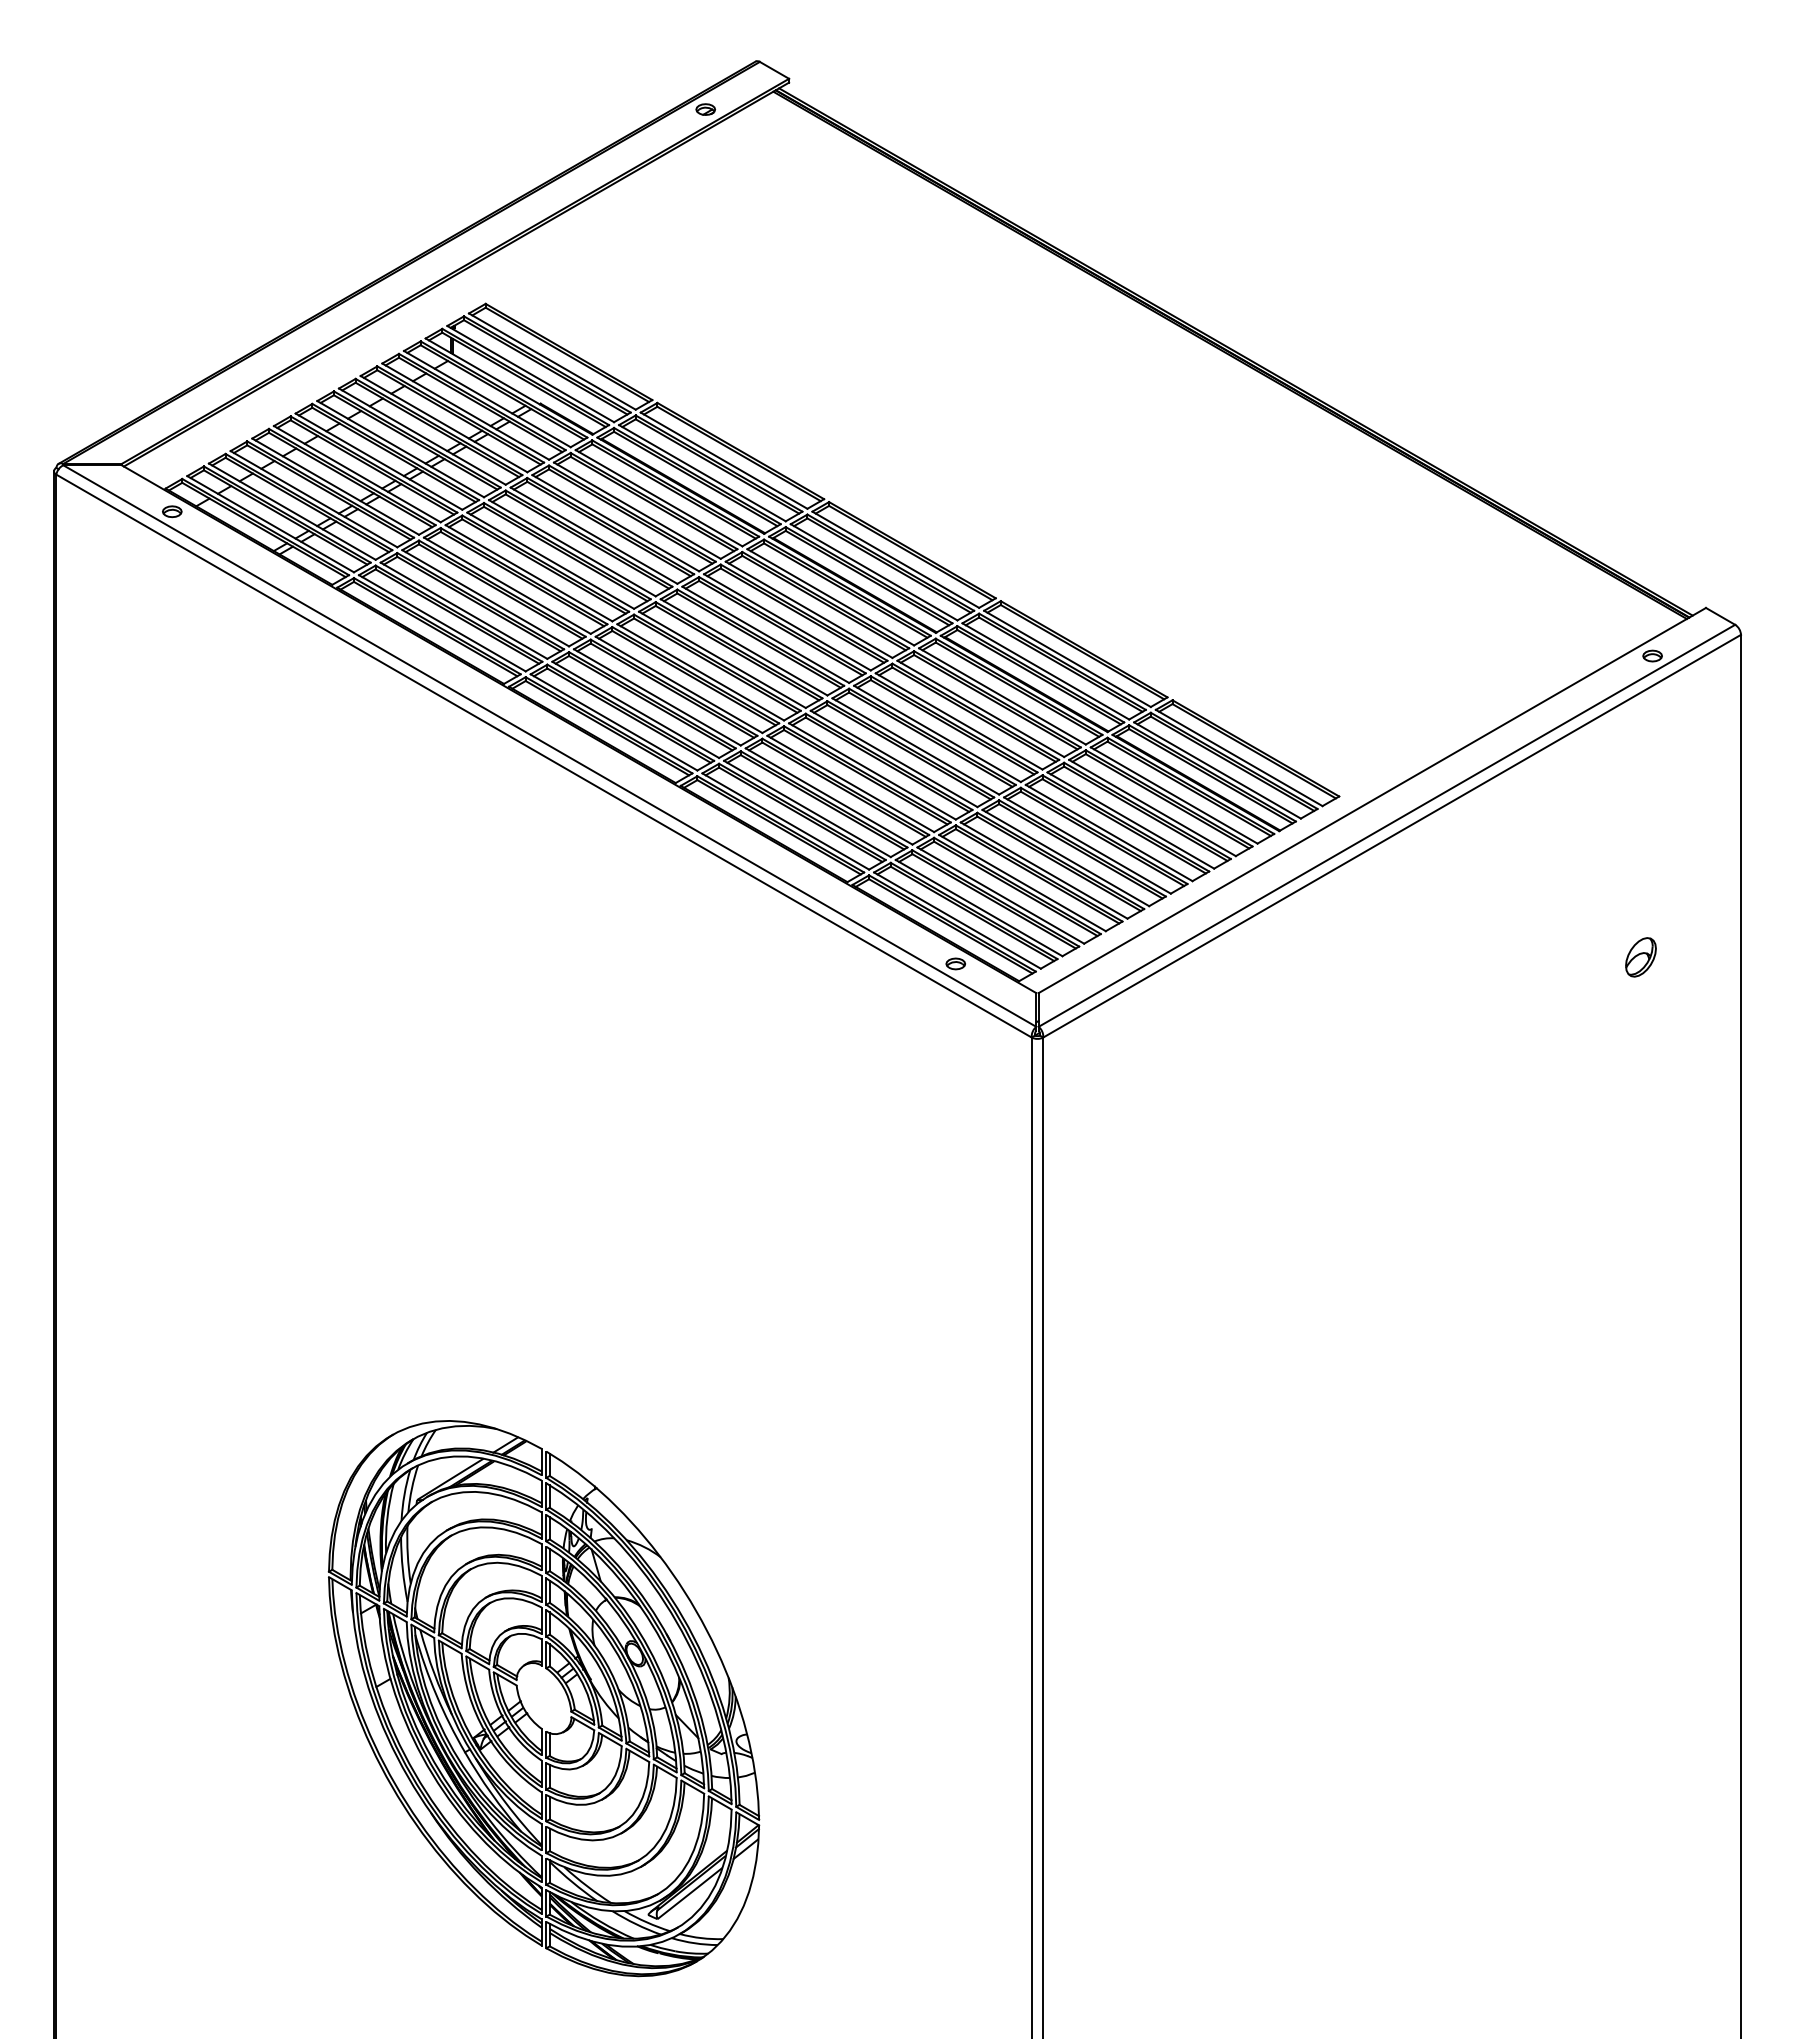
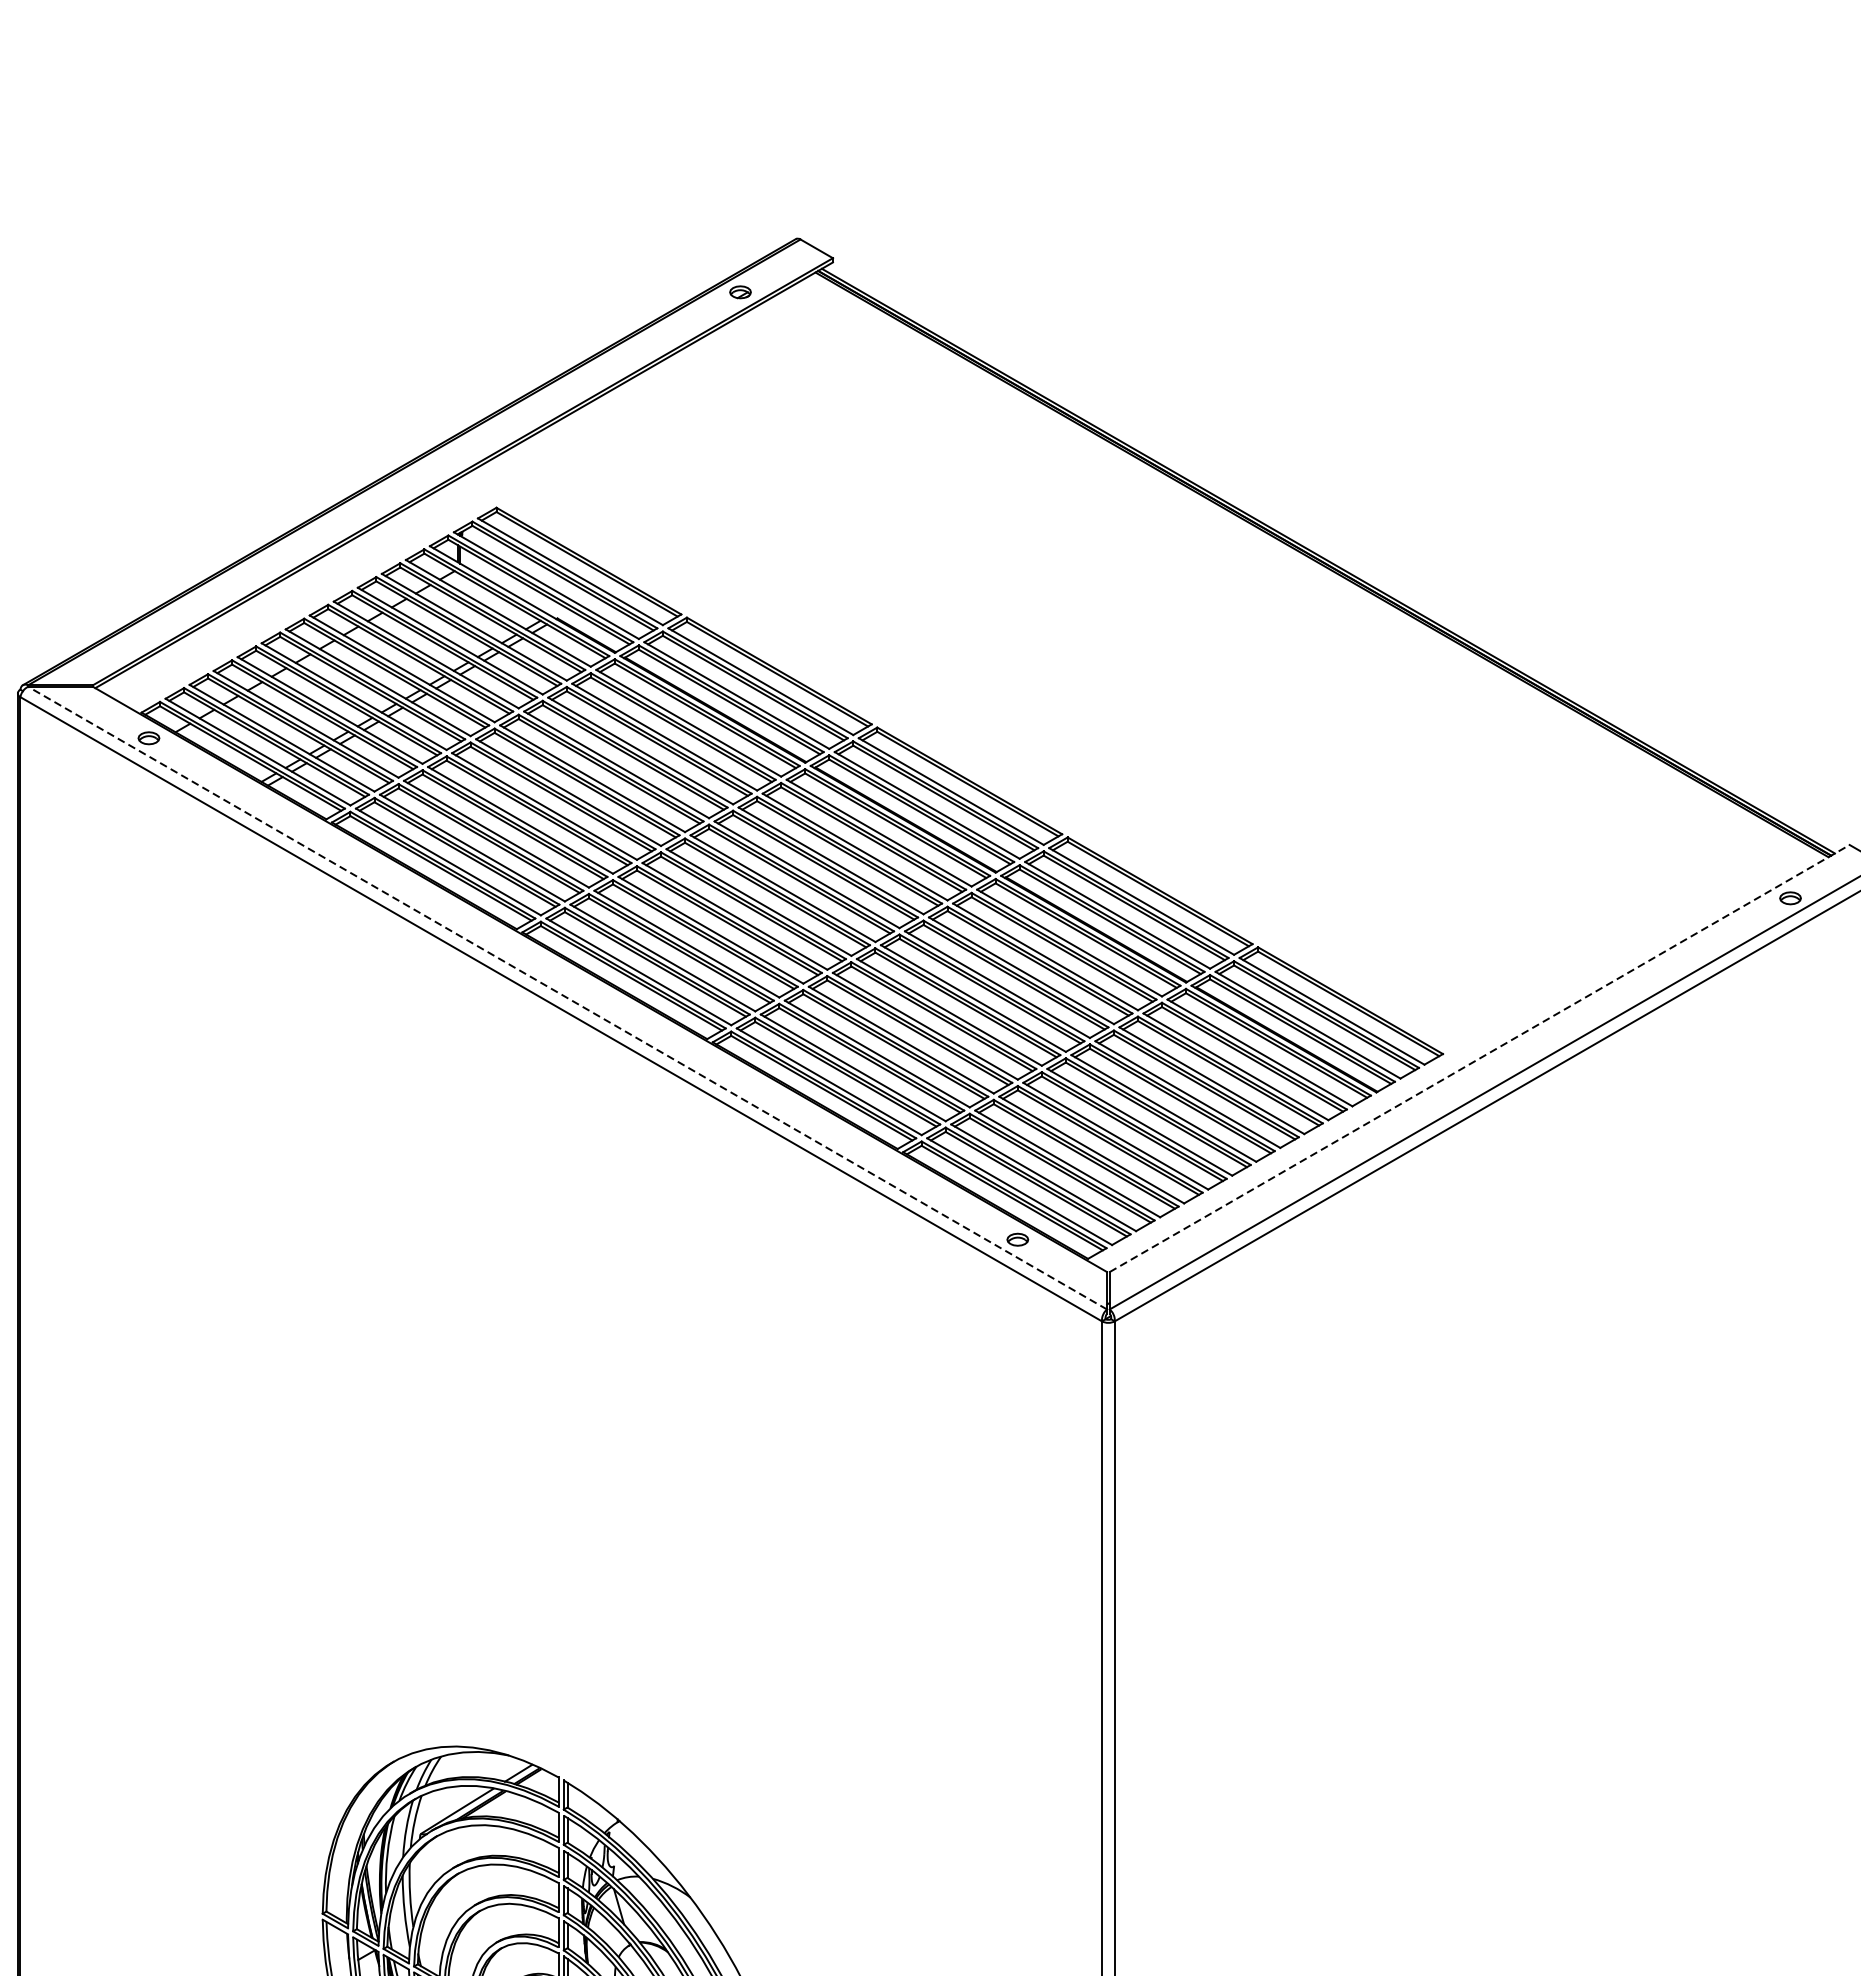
line: (549, 746) -> (567, 998), solid -> dashed
line: (1372, 800) -> (1479, 1058), solid -> dashed
part: (1640, 957) -> (1777, 1232), removed

